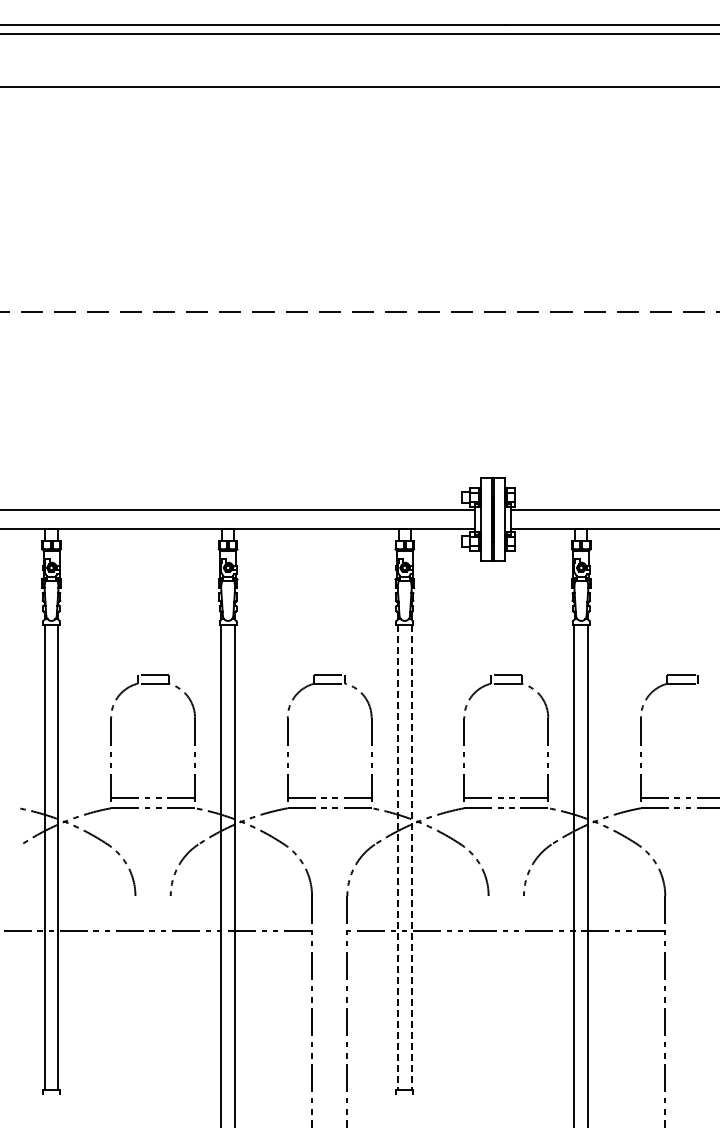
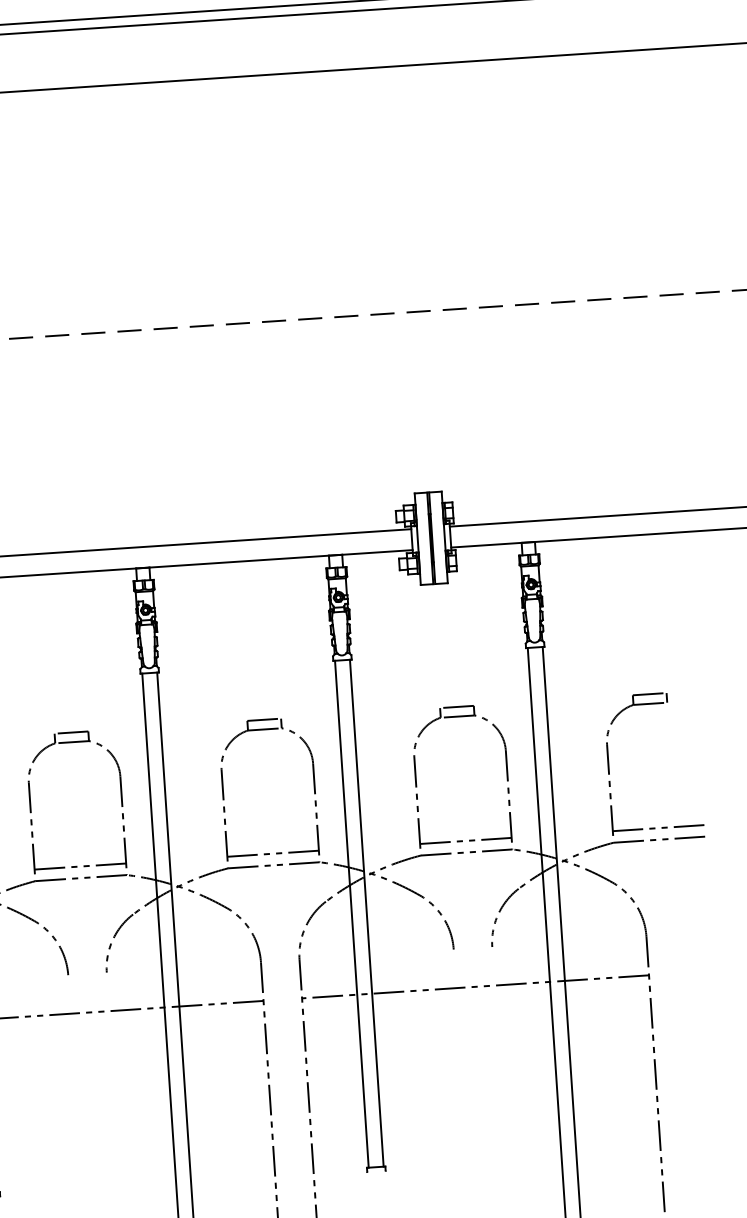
line: (397, 858) -> (351, 915), dashed -> solid
line: (411, 858) -> (366, 914), dashed -> solid

